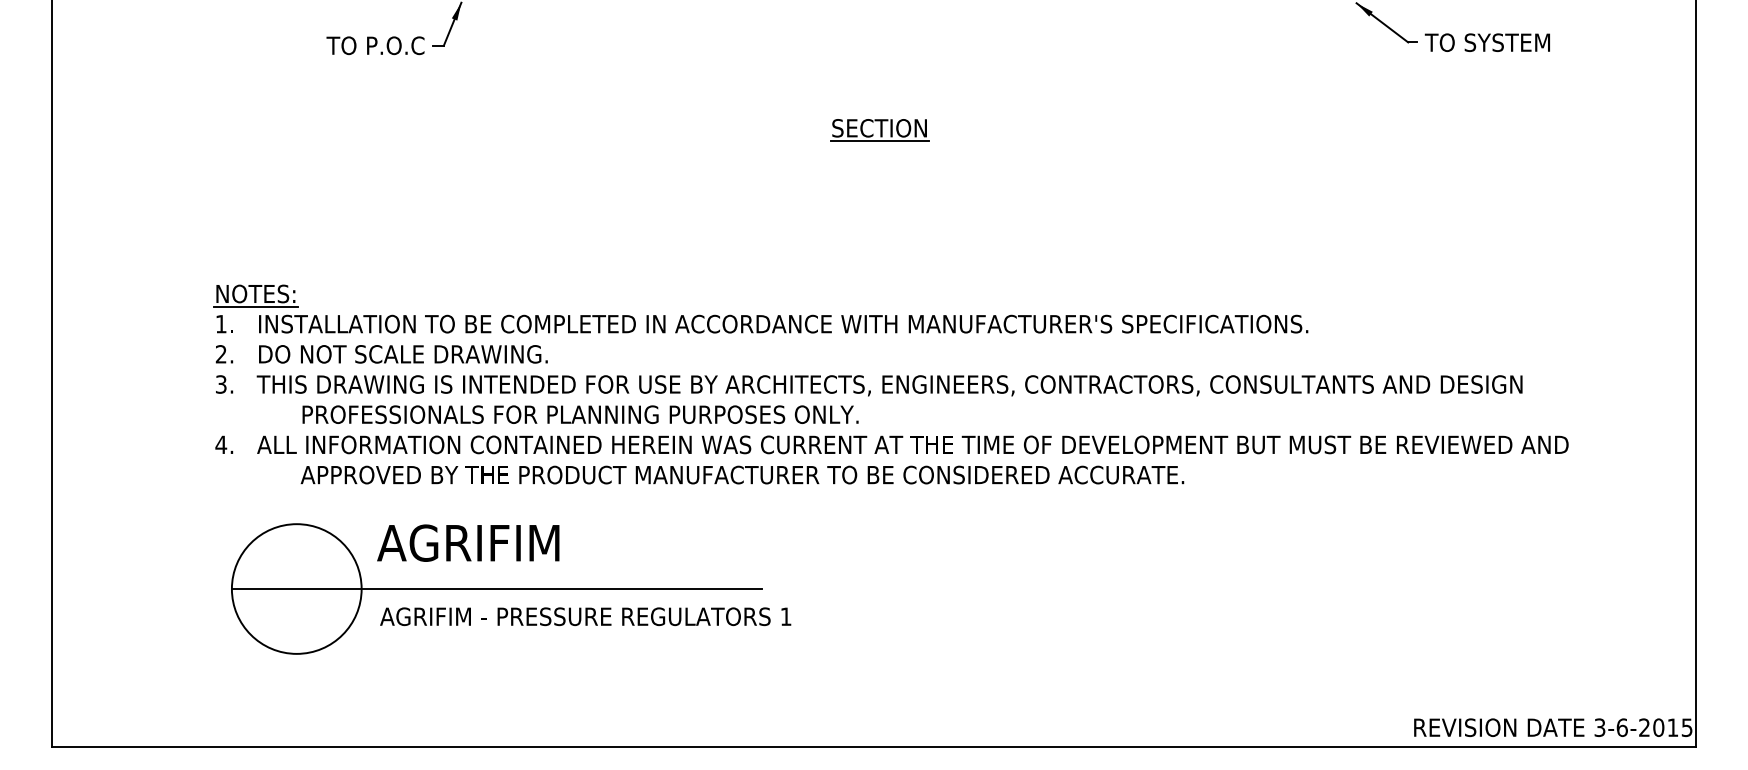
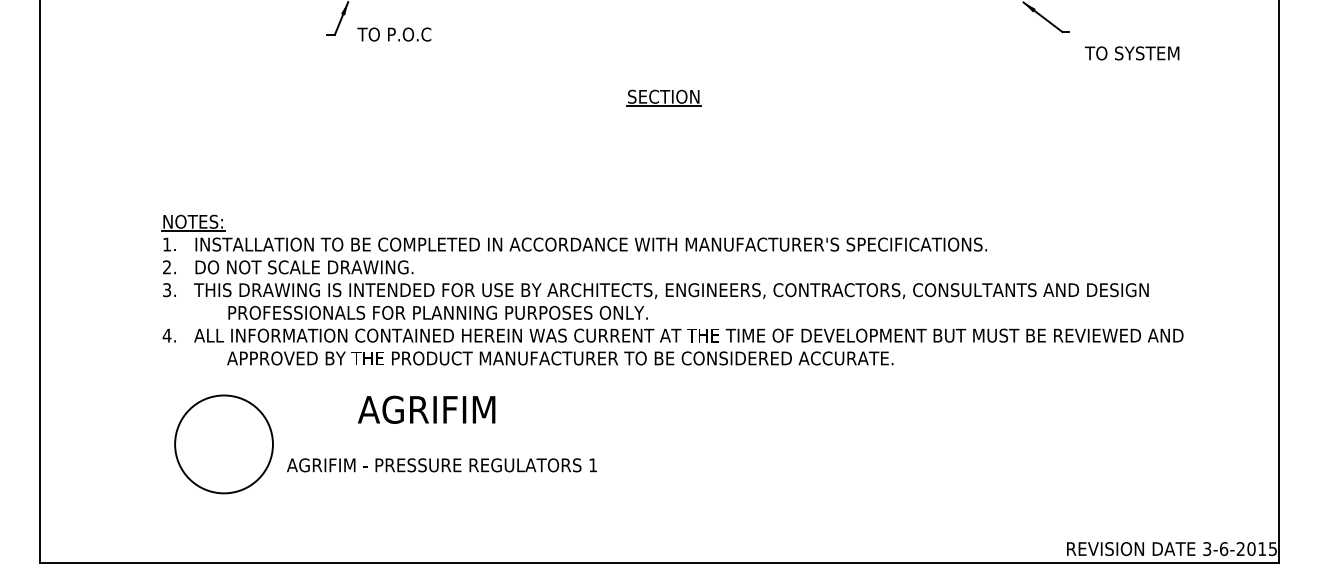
text: (1486, 42) -> (1131, 53), moved
text: (375, 45) -> (394, 34), moved
text: (468, 542) -> (426, 409), moved
line: (496, 589) -> (374, 444), removed

